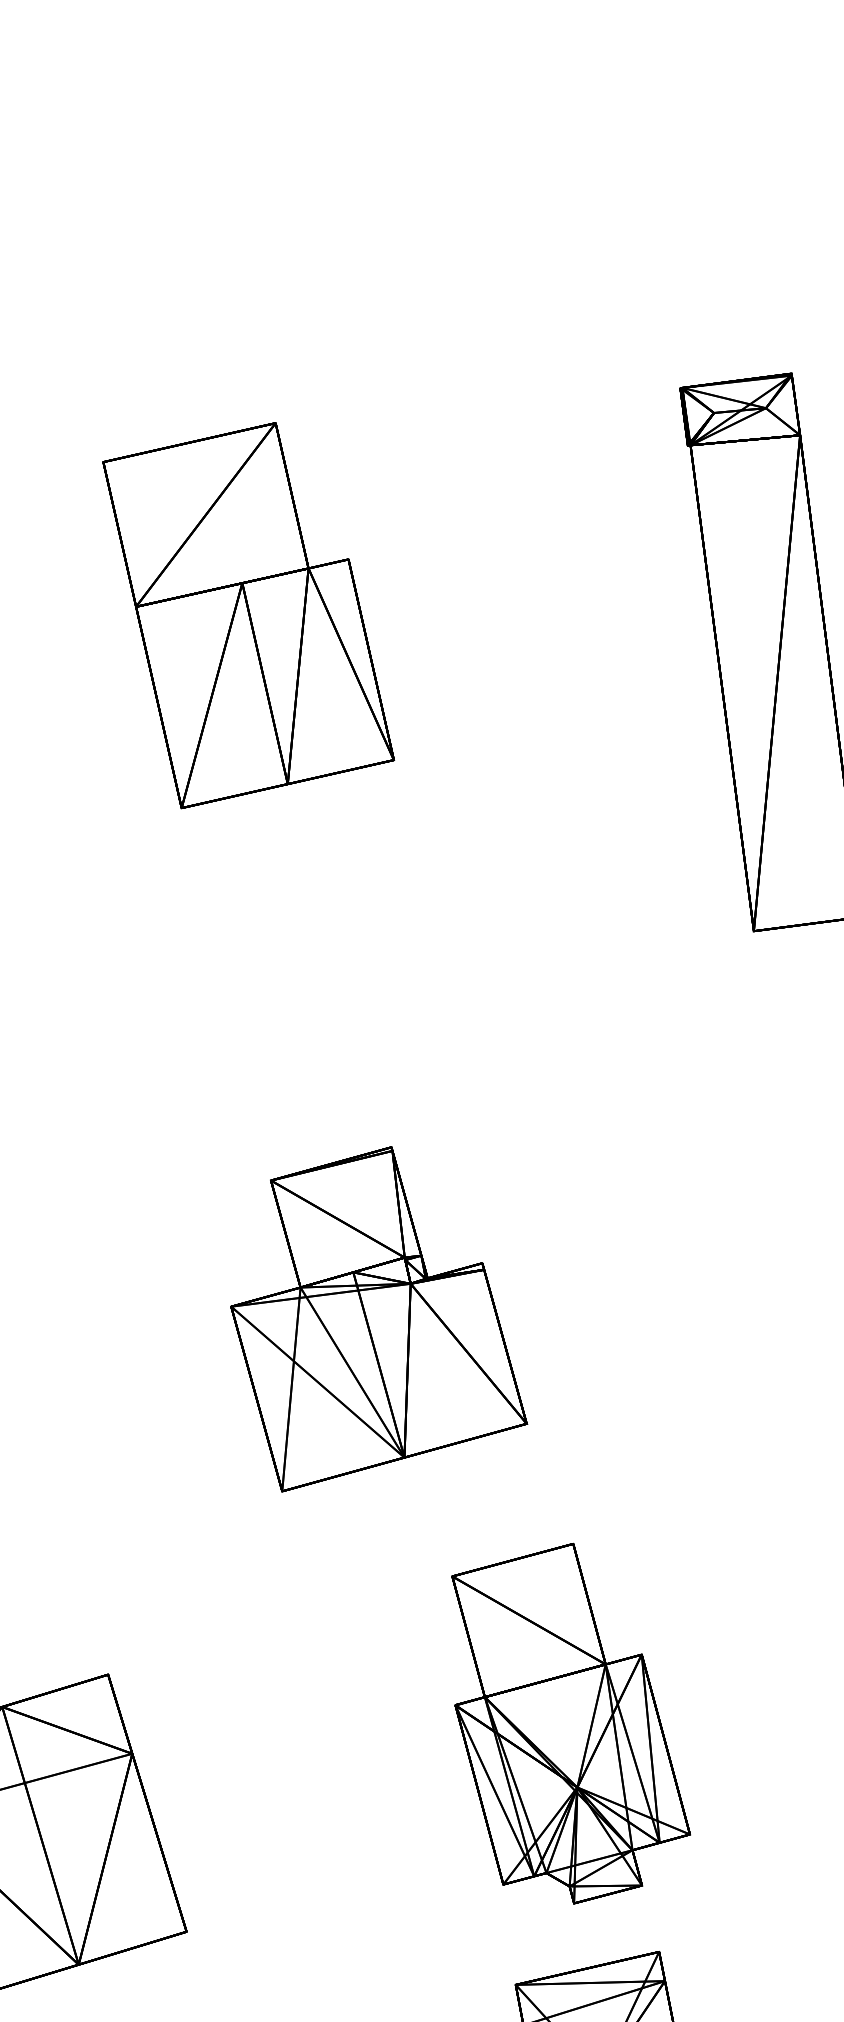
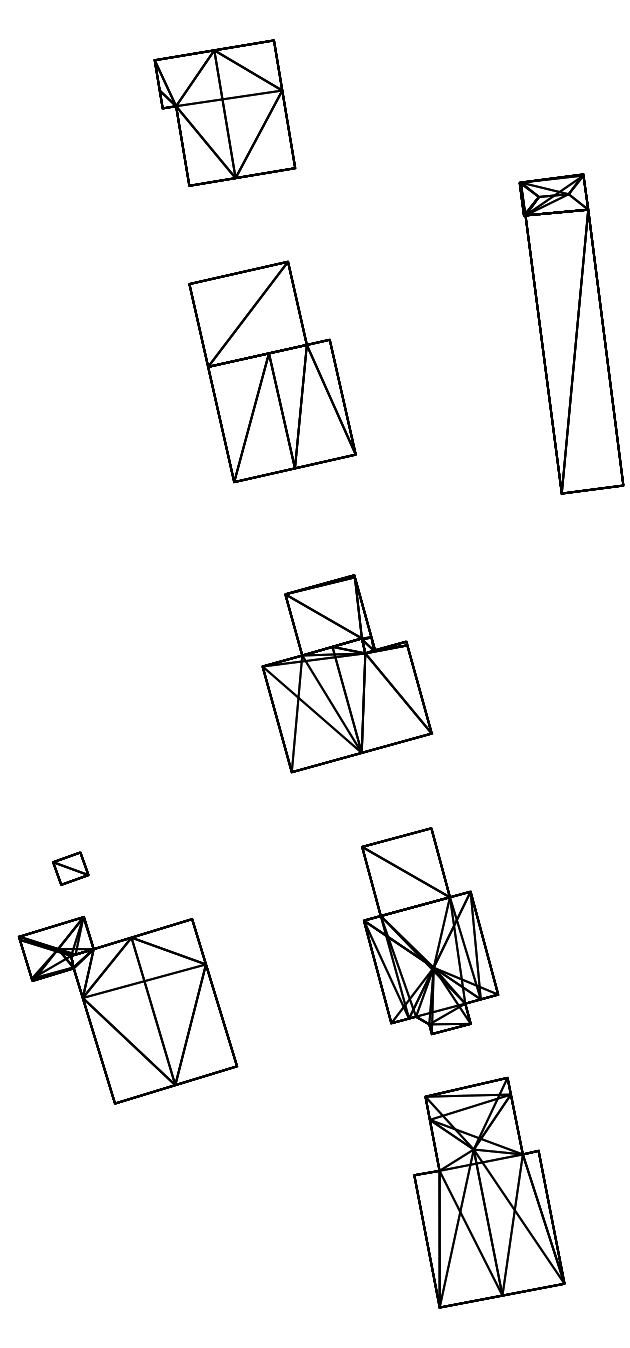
part: (164, 265) -> (224, 112), added
part: (248, 614) -> (272, 371), moved
part: (379, 1318) -> (347, 673), moved
part: (571, 1724) -> (430, 931), moved

